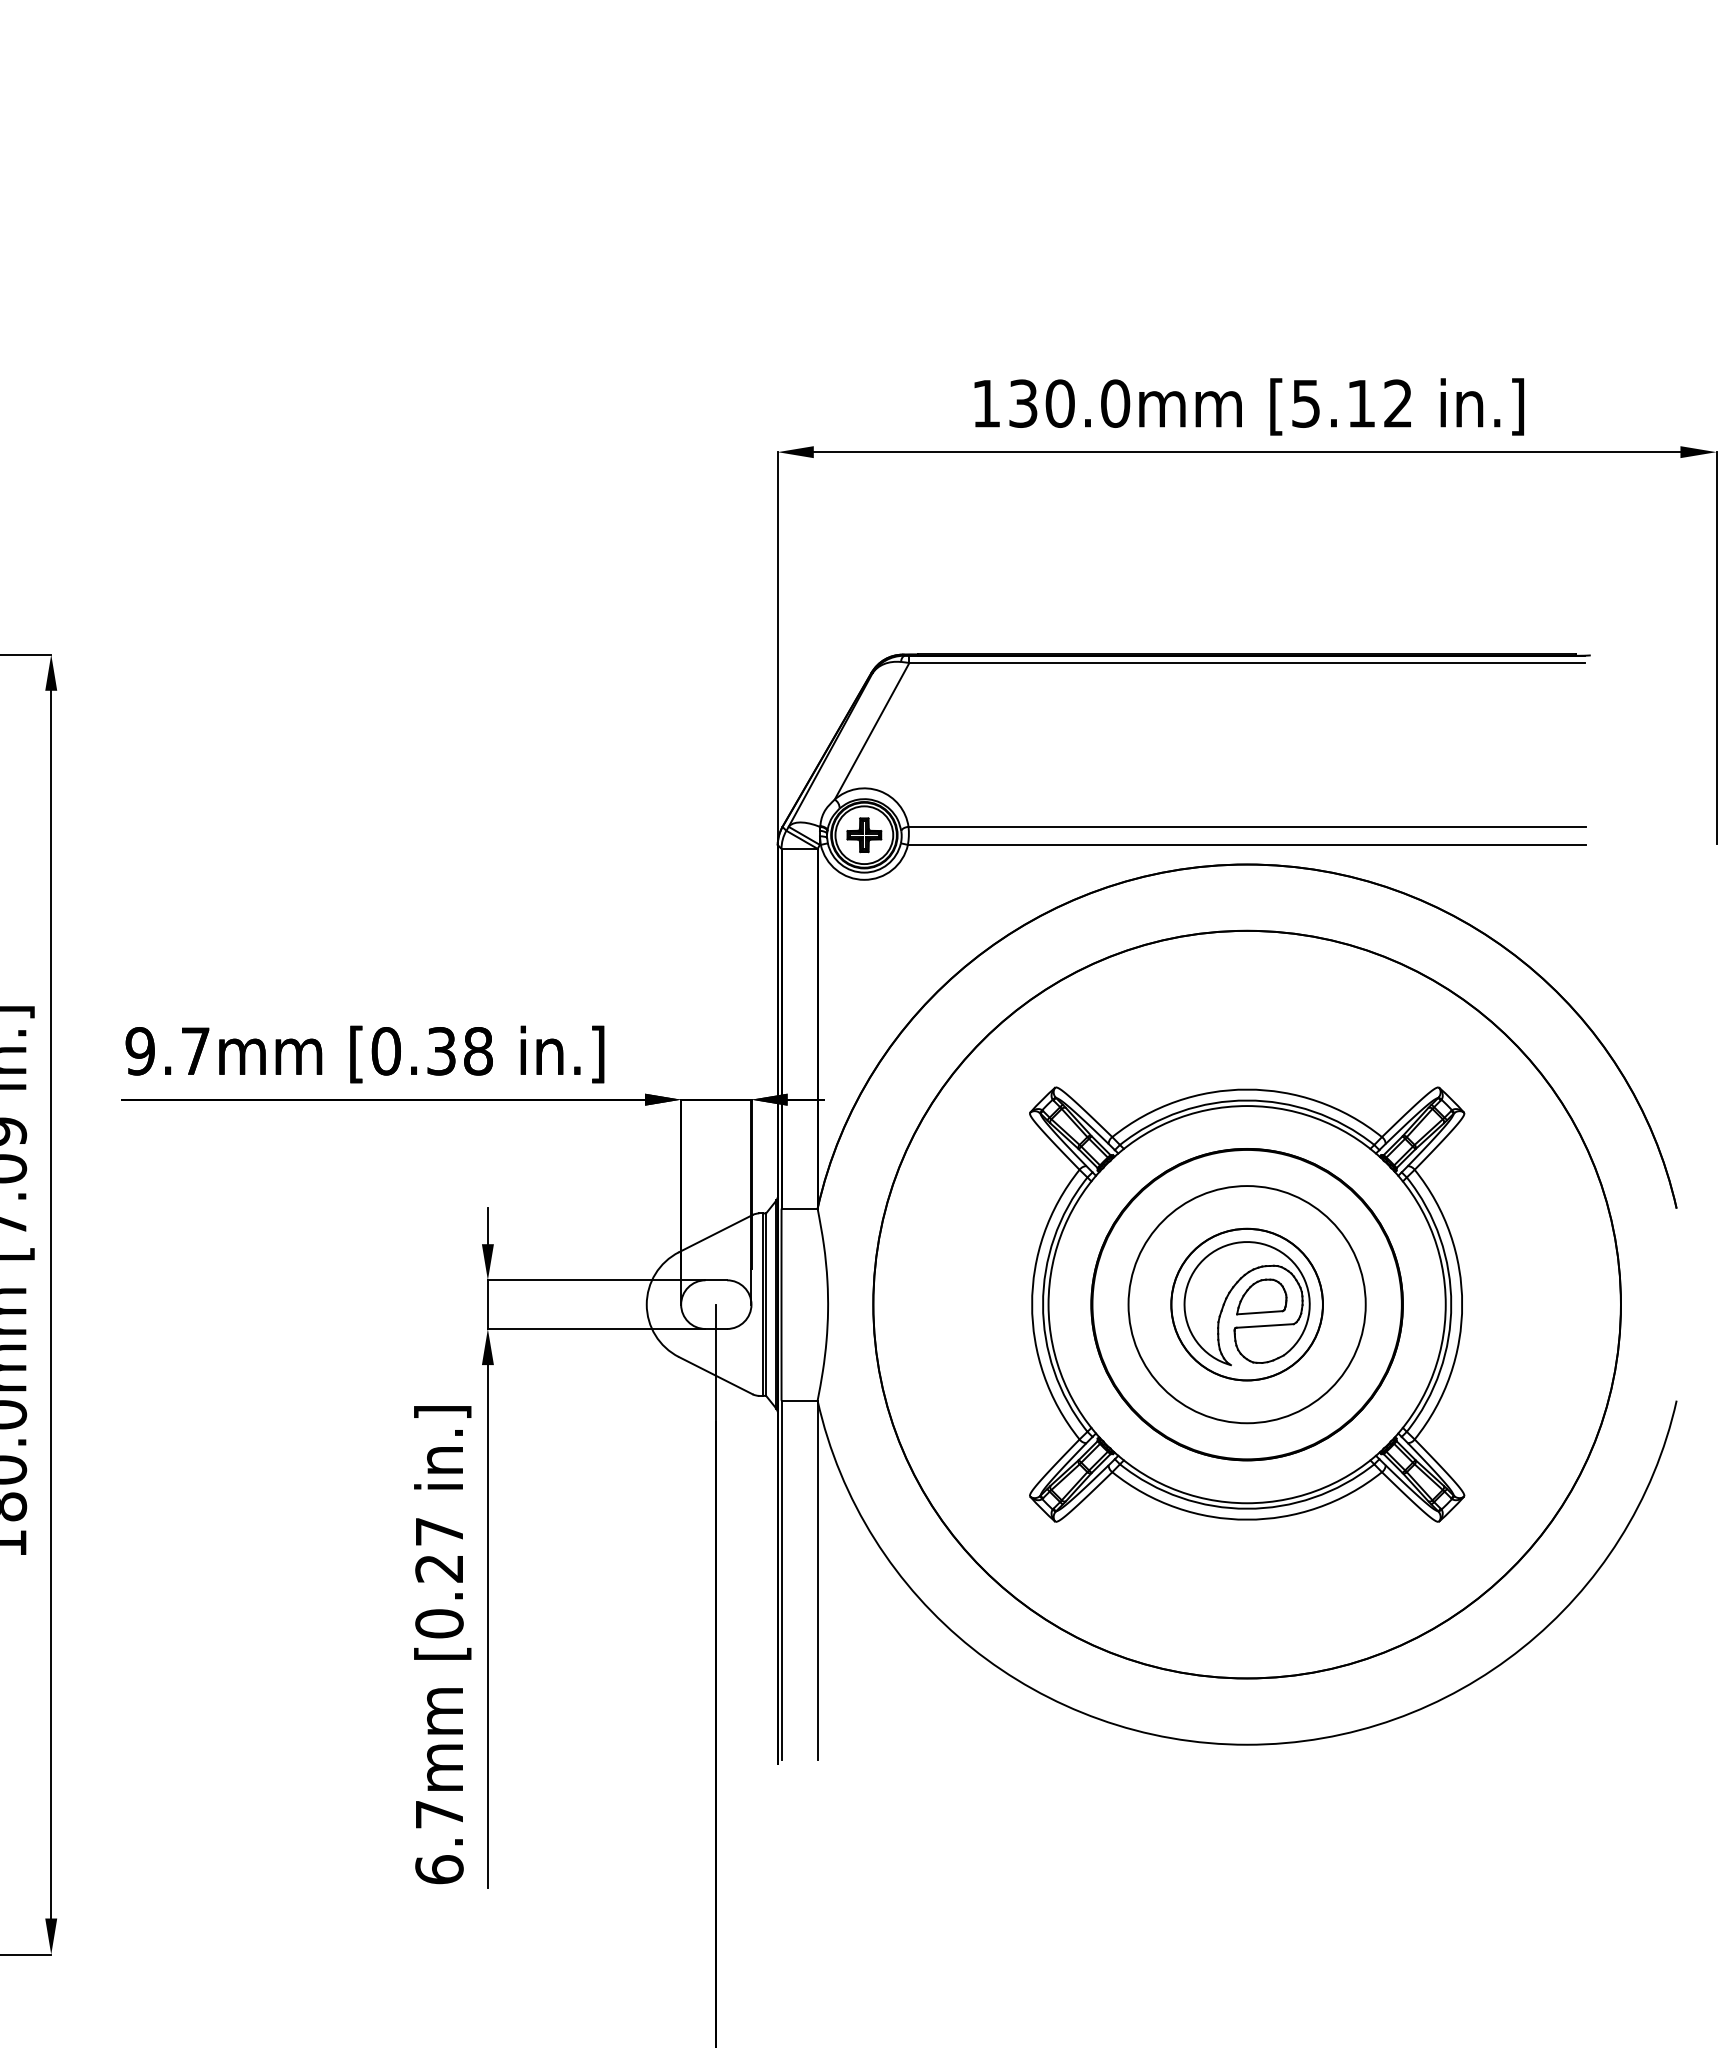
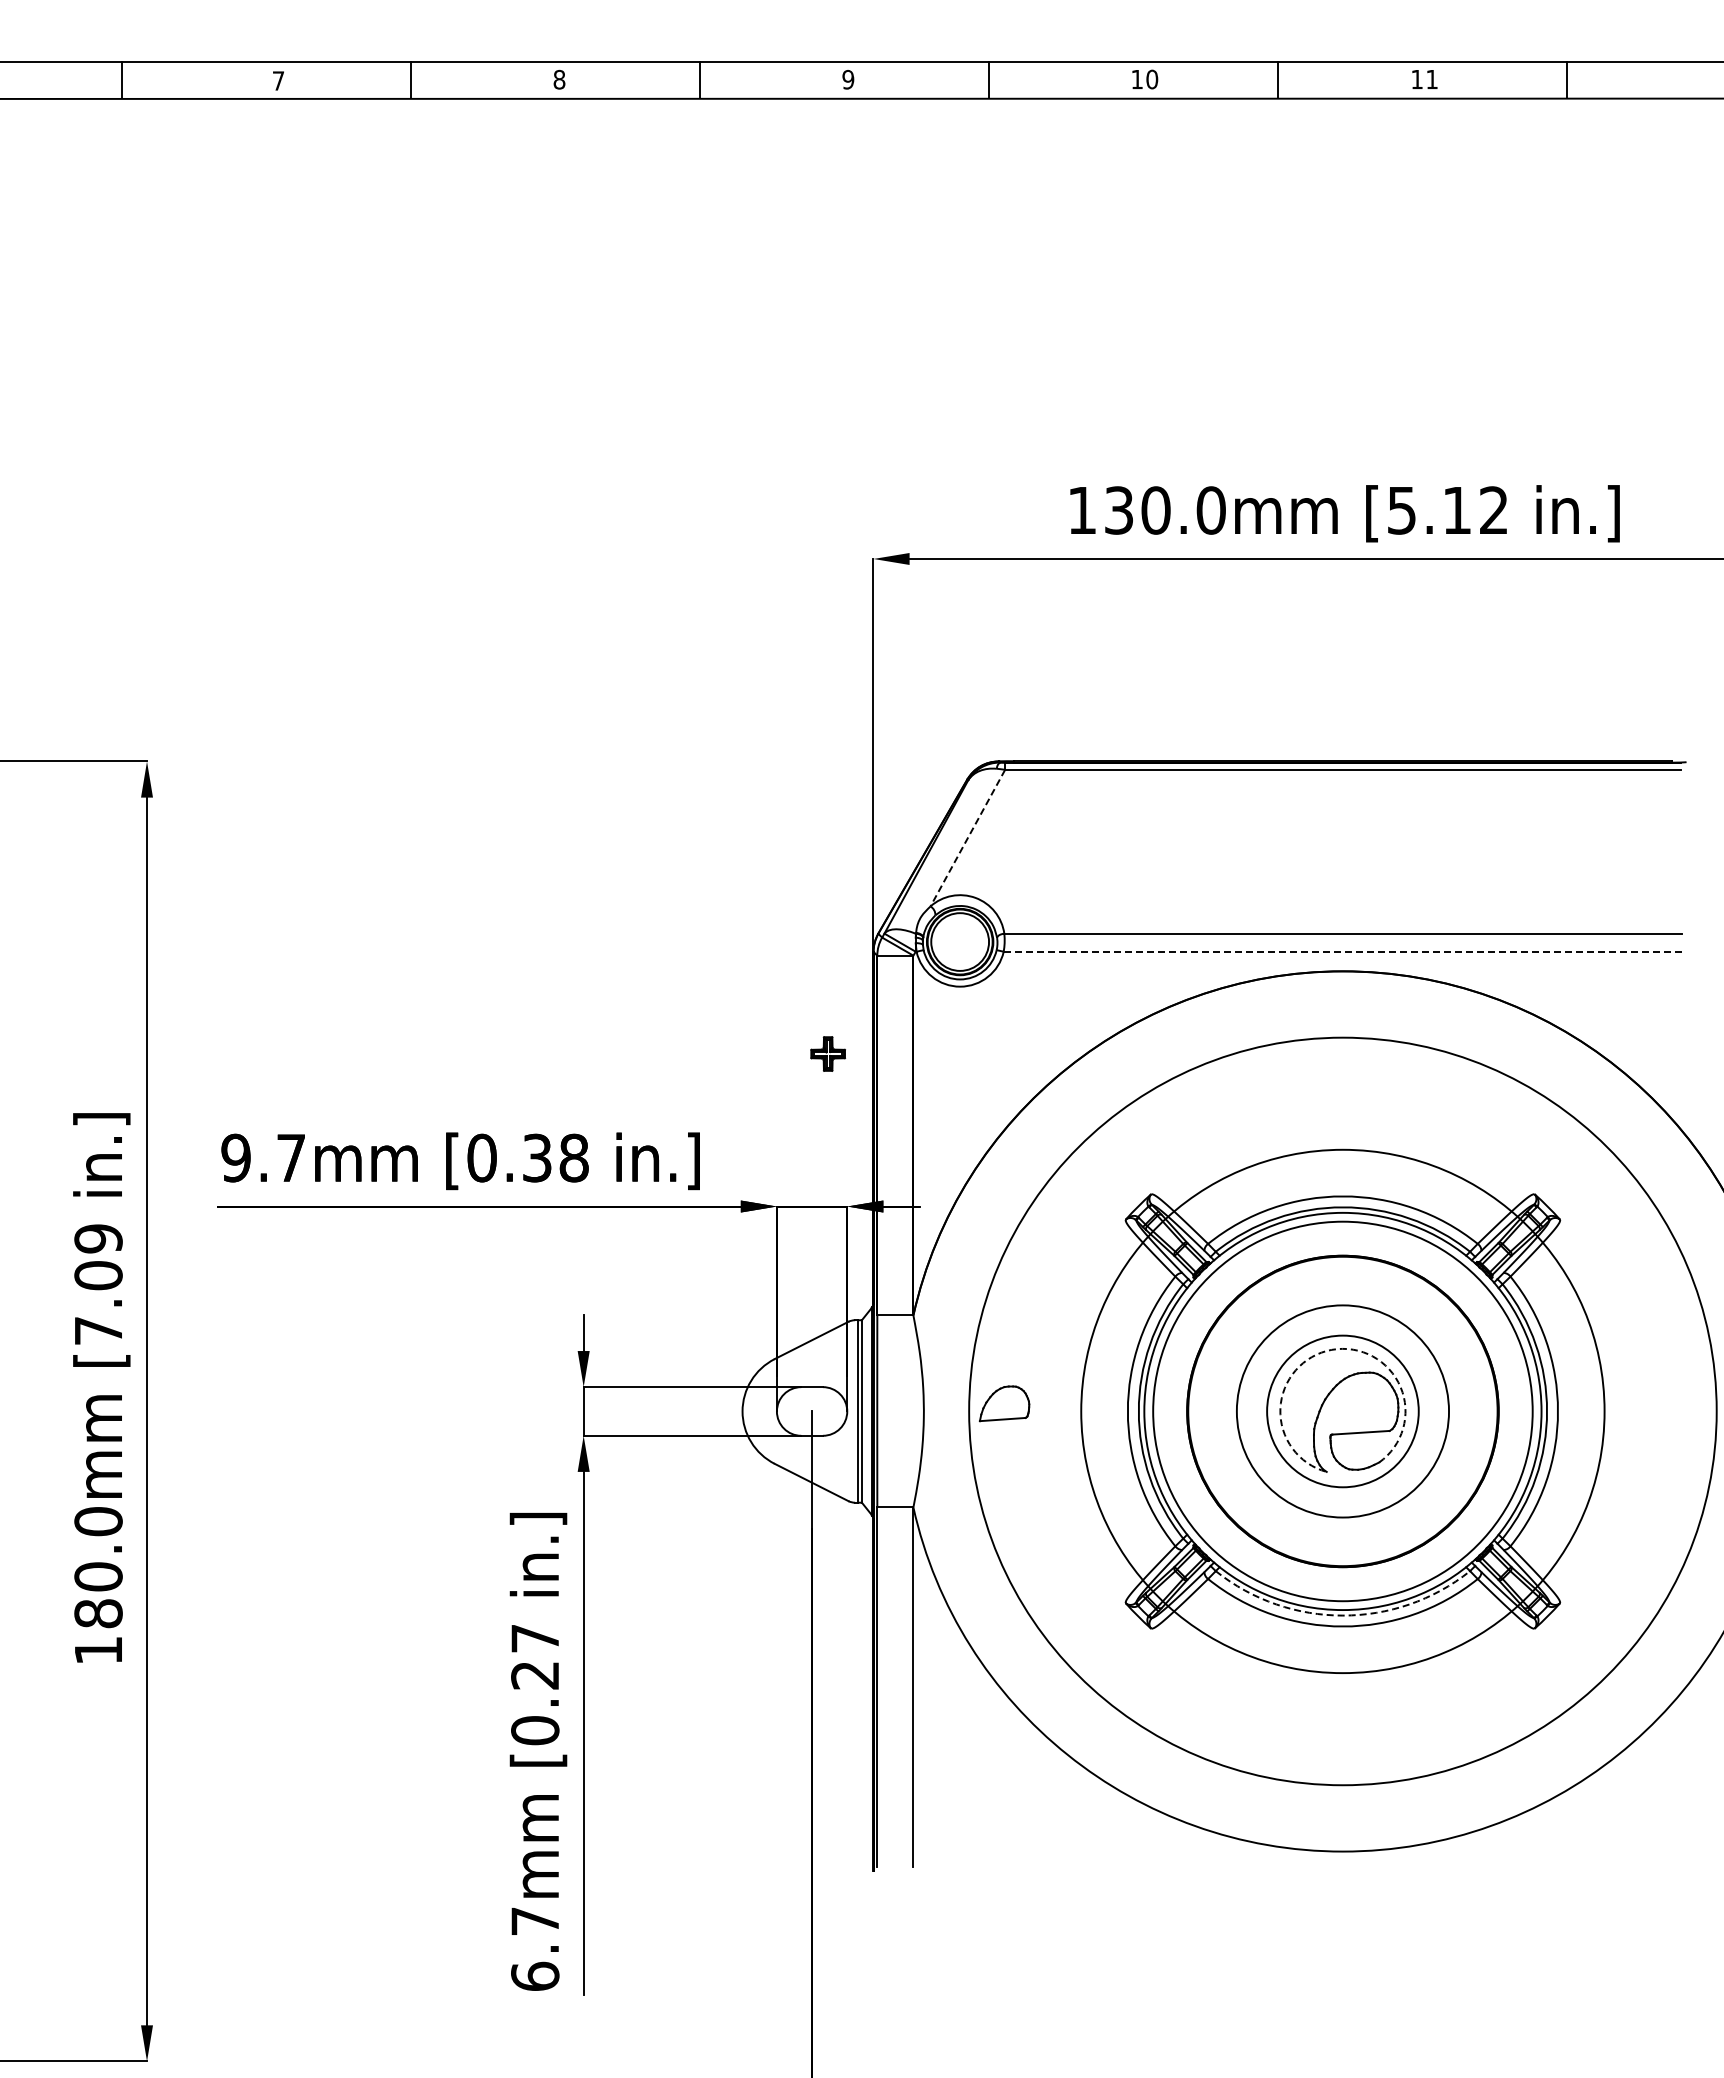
line: (871, 731) -> (967, 838), solid -> dashed
part: (863, 834) -> (827, 1053), moved
line: (1246, 844) -> (1342, 951), solid -> dashed
arc: (1235, 1242) -> (1331, 1349), solid -> dashed
part: (1261, 1296) -> (1004, 1403), moved
circle: (1246, 1304) -> (1342, 1411), size x0.7
circle: (1246, 1304) -> (1342, 1411), size x1.4
circle: (1246, 1304) -> (1342, 1411), size x1.6
arc: (1246, 1508) -> (1342, 1615), solid -> dashed

